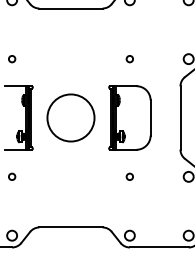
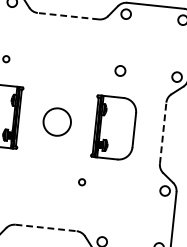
line: (70, 8) -> (67, 16), solid -> dashed
circle: (129, 59) -> (119, 71), size x1.6
circle: (70, 117) -> (56, 121), size x0.6
line: (180, 117) -> (163, 132), solid -> dashed
circle: (129, 176) -> (81, 181), moved
line: (70, 227) -> (45, 227), solid -> dashed

